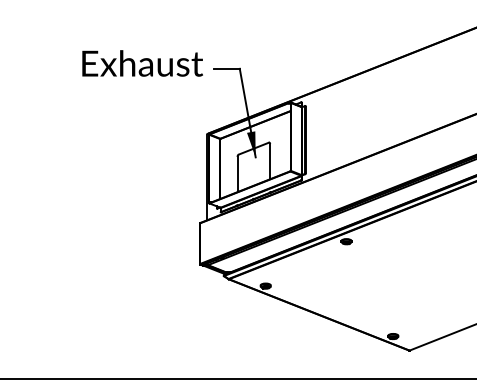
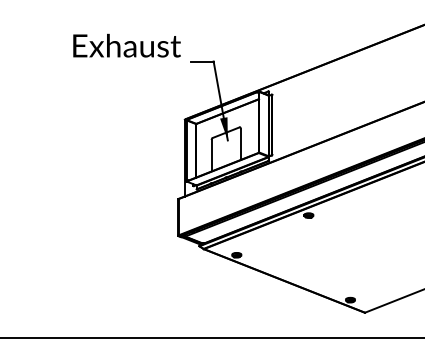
text: (142, 63) -> (126, 45), moved

